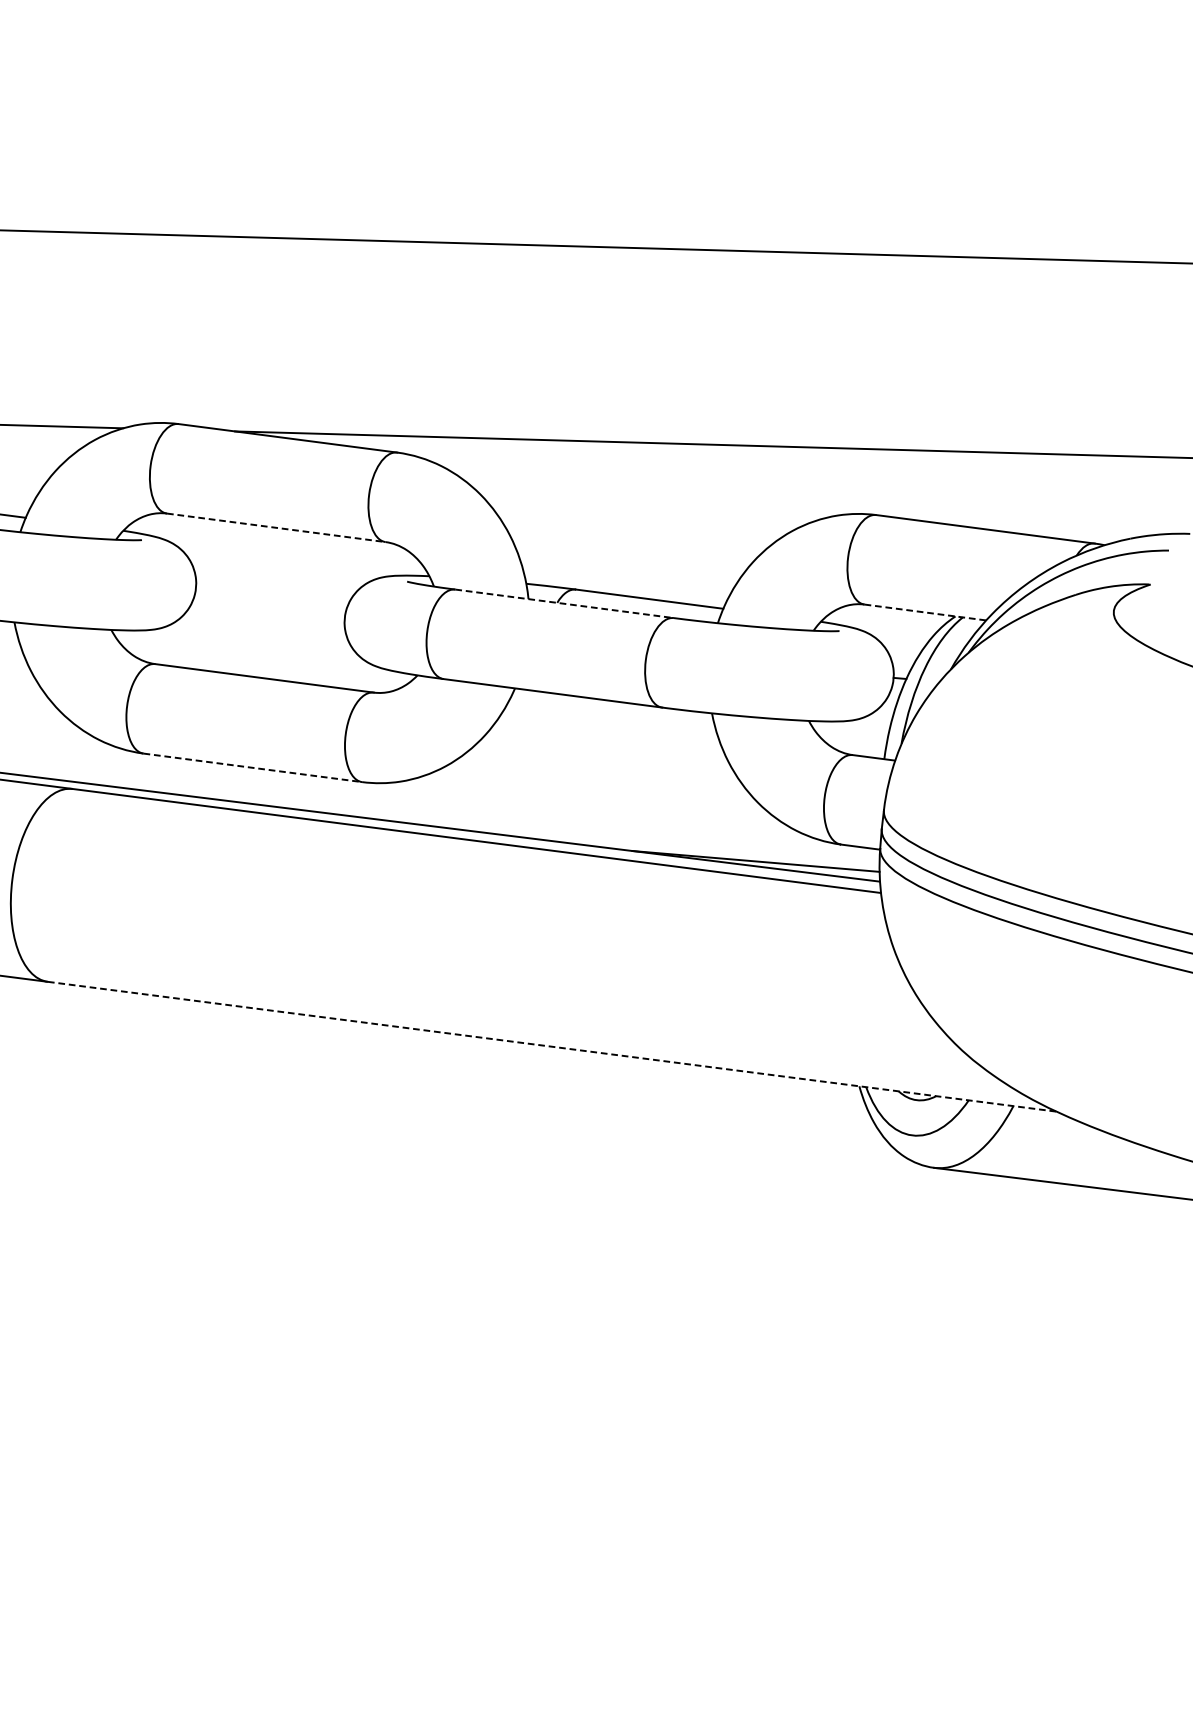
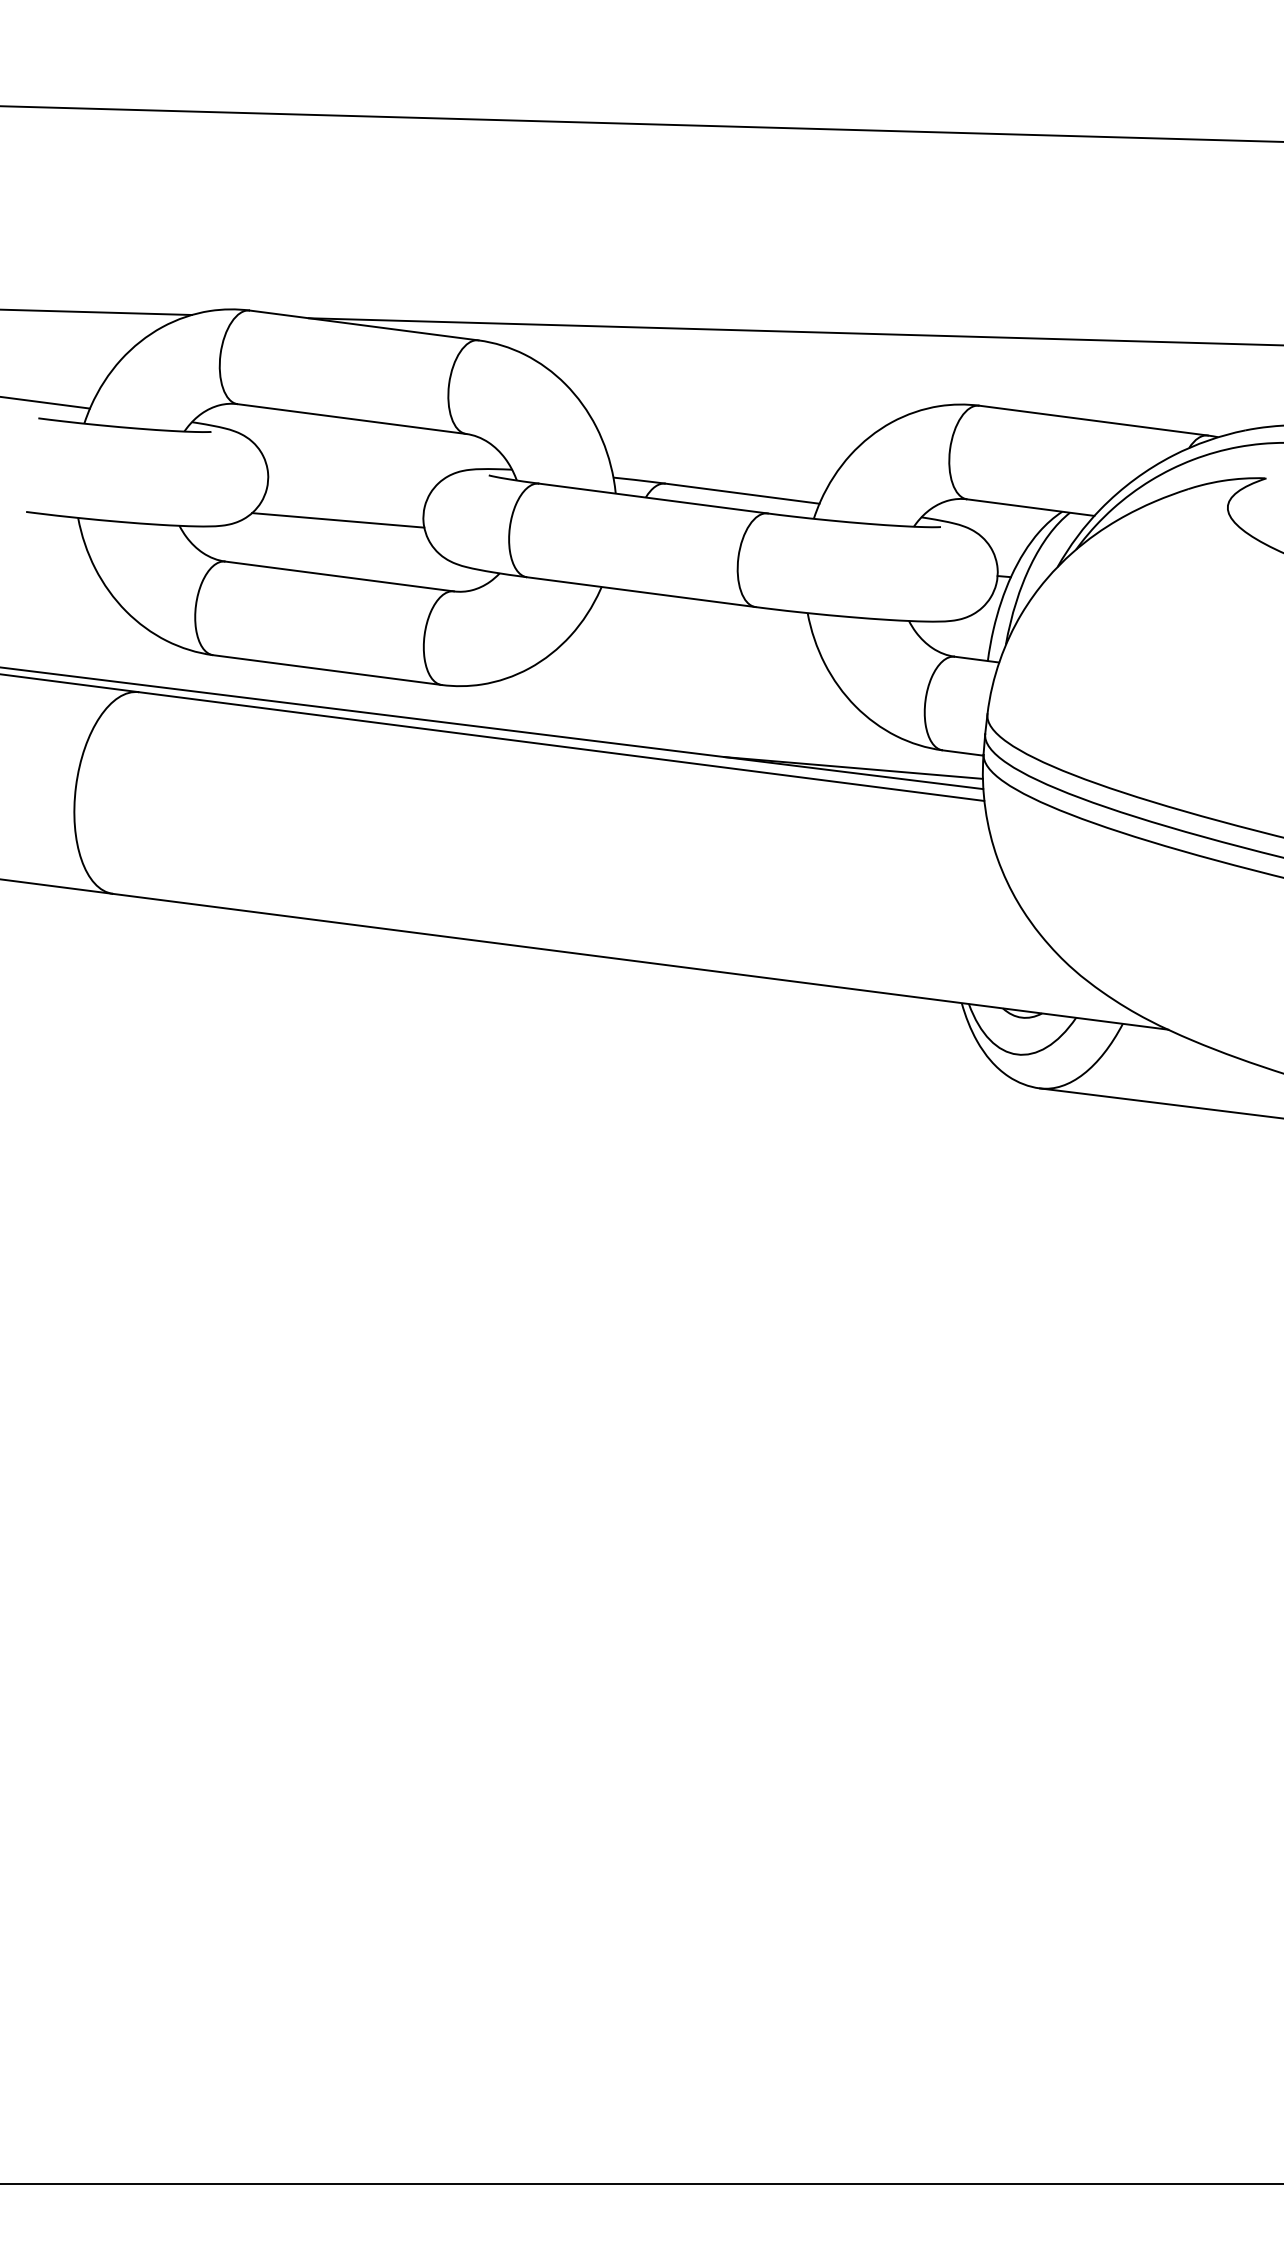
line: (276, 528) -> (352, 419), dashed -> solid
line: (565, 603) -> (654, 498), dashed -> solid
line: (926, 612) -> (1031, 507), dashed -> solid
line: (263, 624) -> (338, 520), added
line: (252, 768) -> (327, 670), dashed -> solid
line: (552, 1046) -> (640, 961), dashed -> solid

